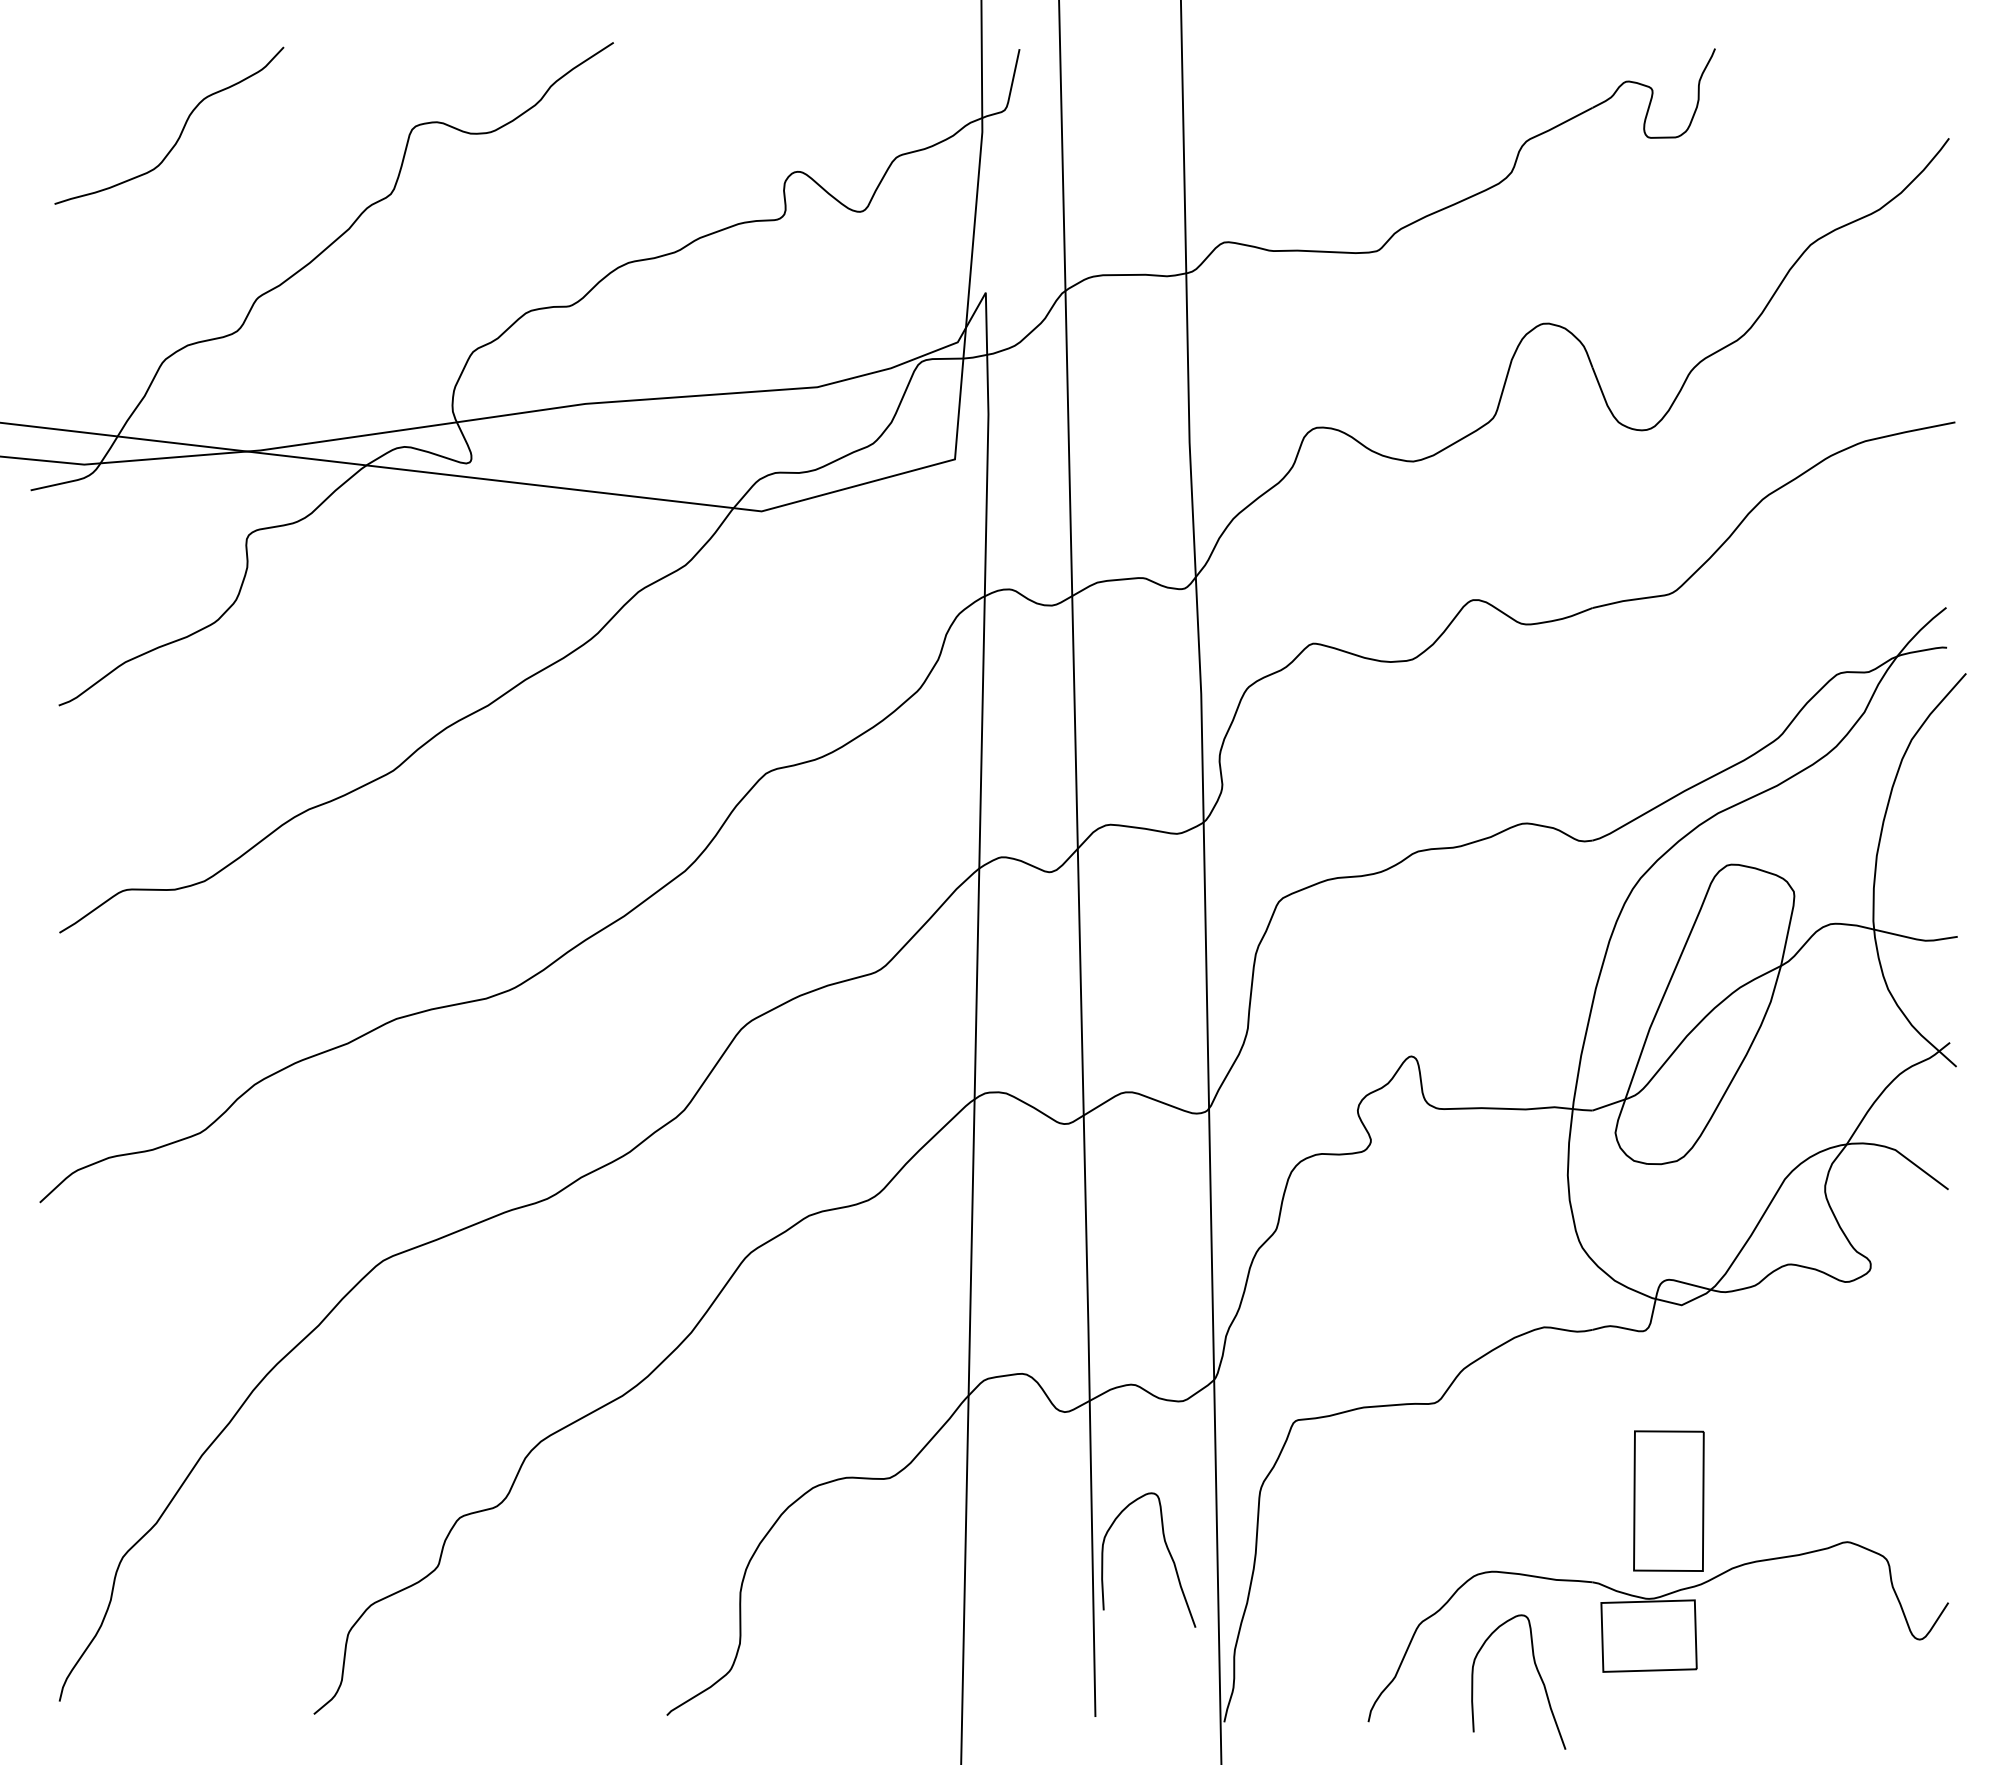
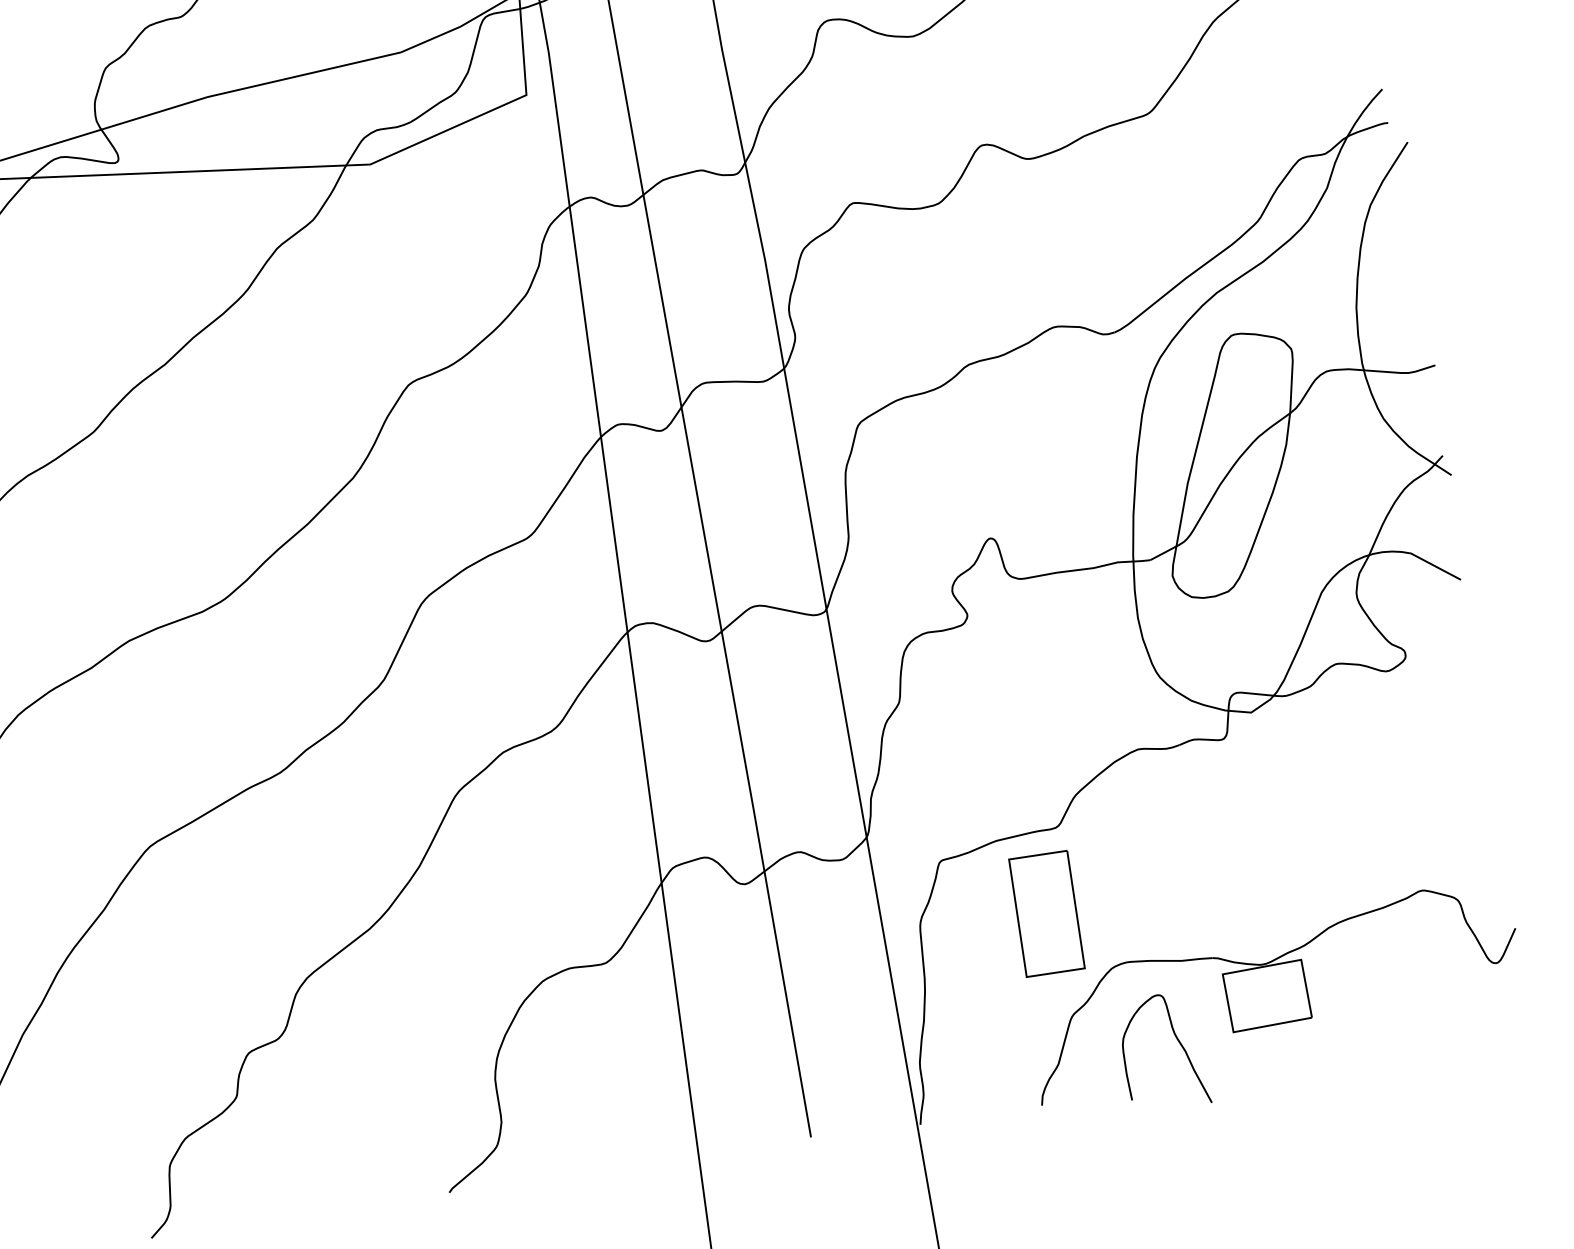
part: (1668, 1500) -> (1046, 913), moved
curve: (1167, 1550) -> (849, 987), removed

